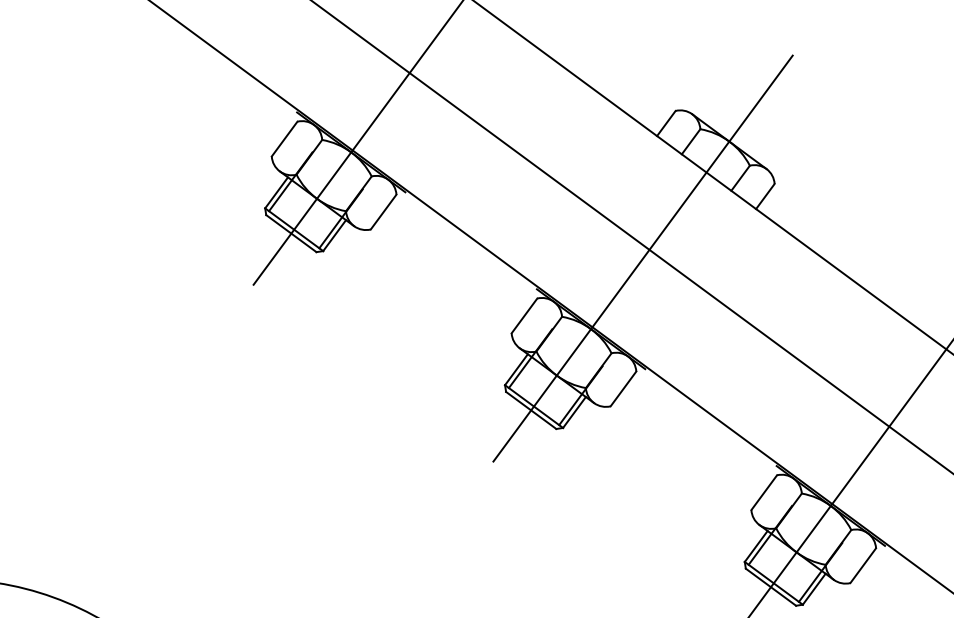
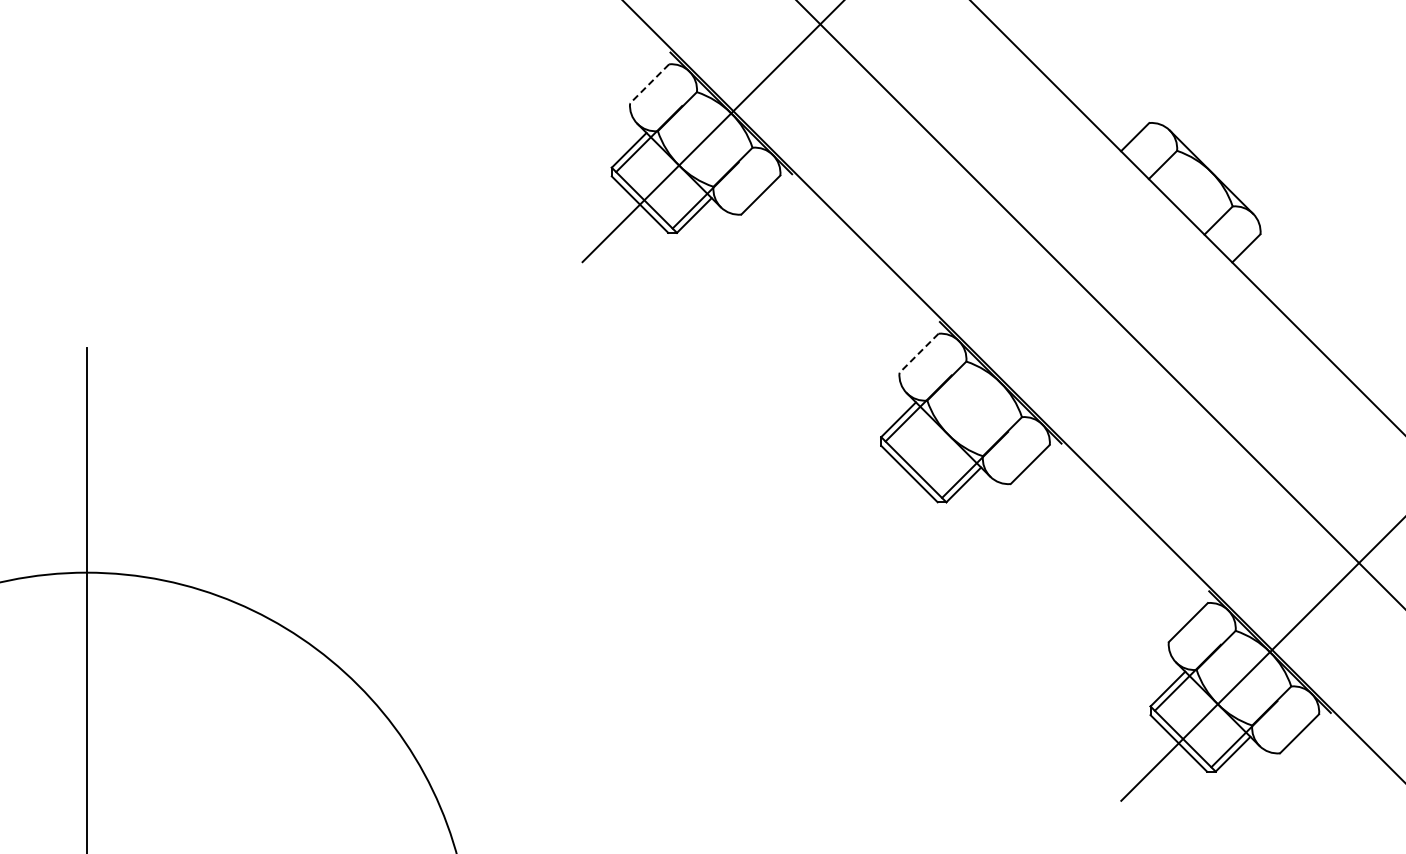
line: (284, 138) -> (649, 83), solid -> dashed
line: (642, 258) -> (1079, 303), removed
line: (524, 316) -> (919, 353), solid -> dashed

